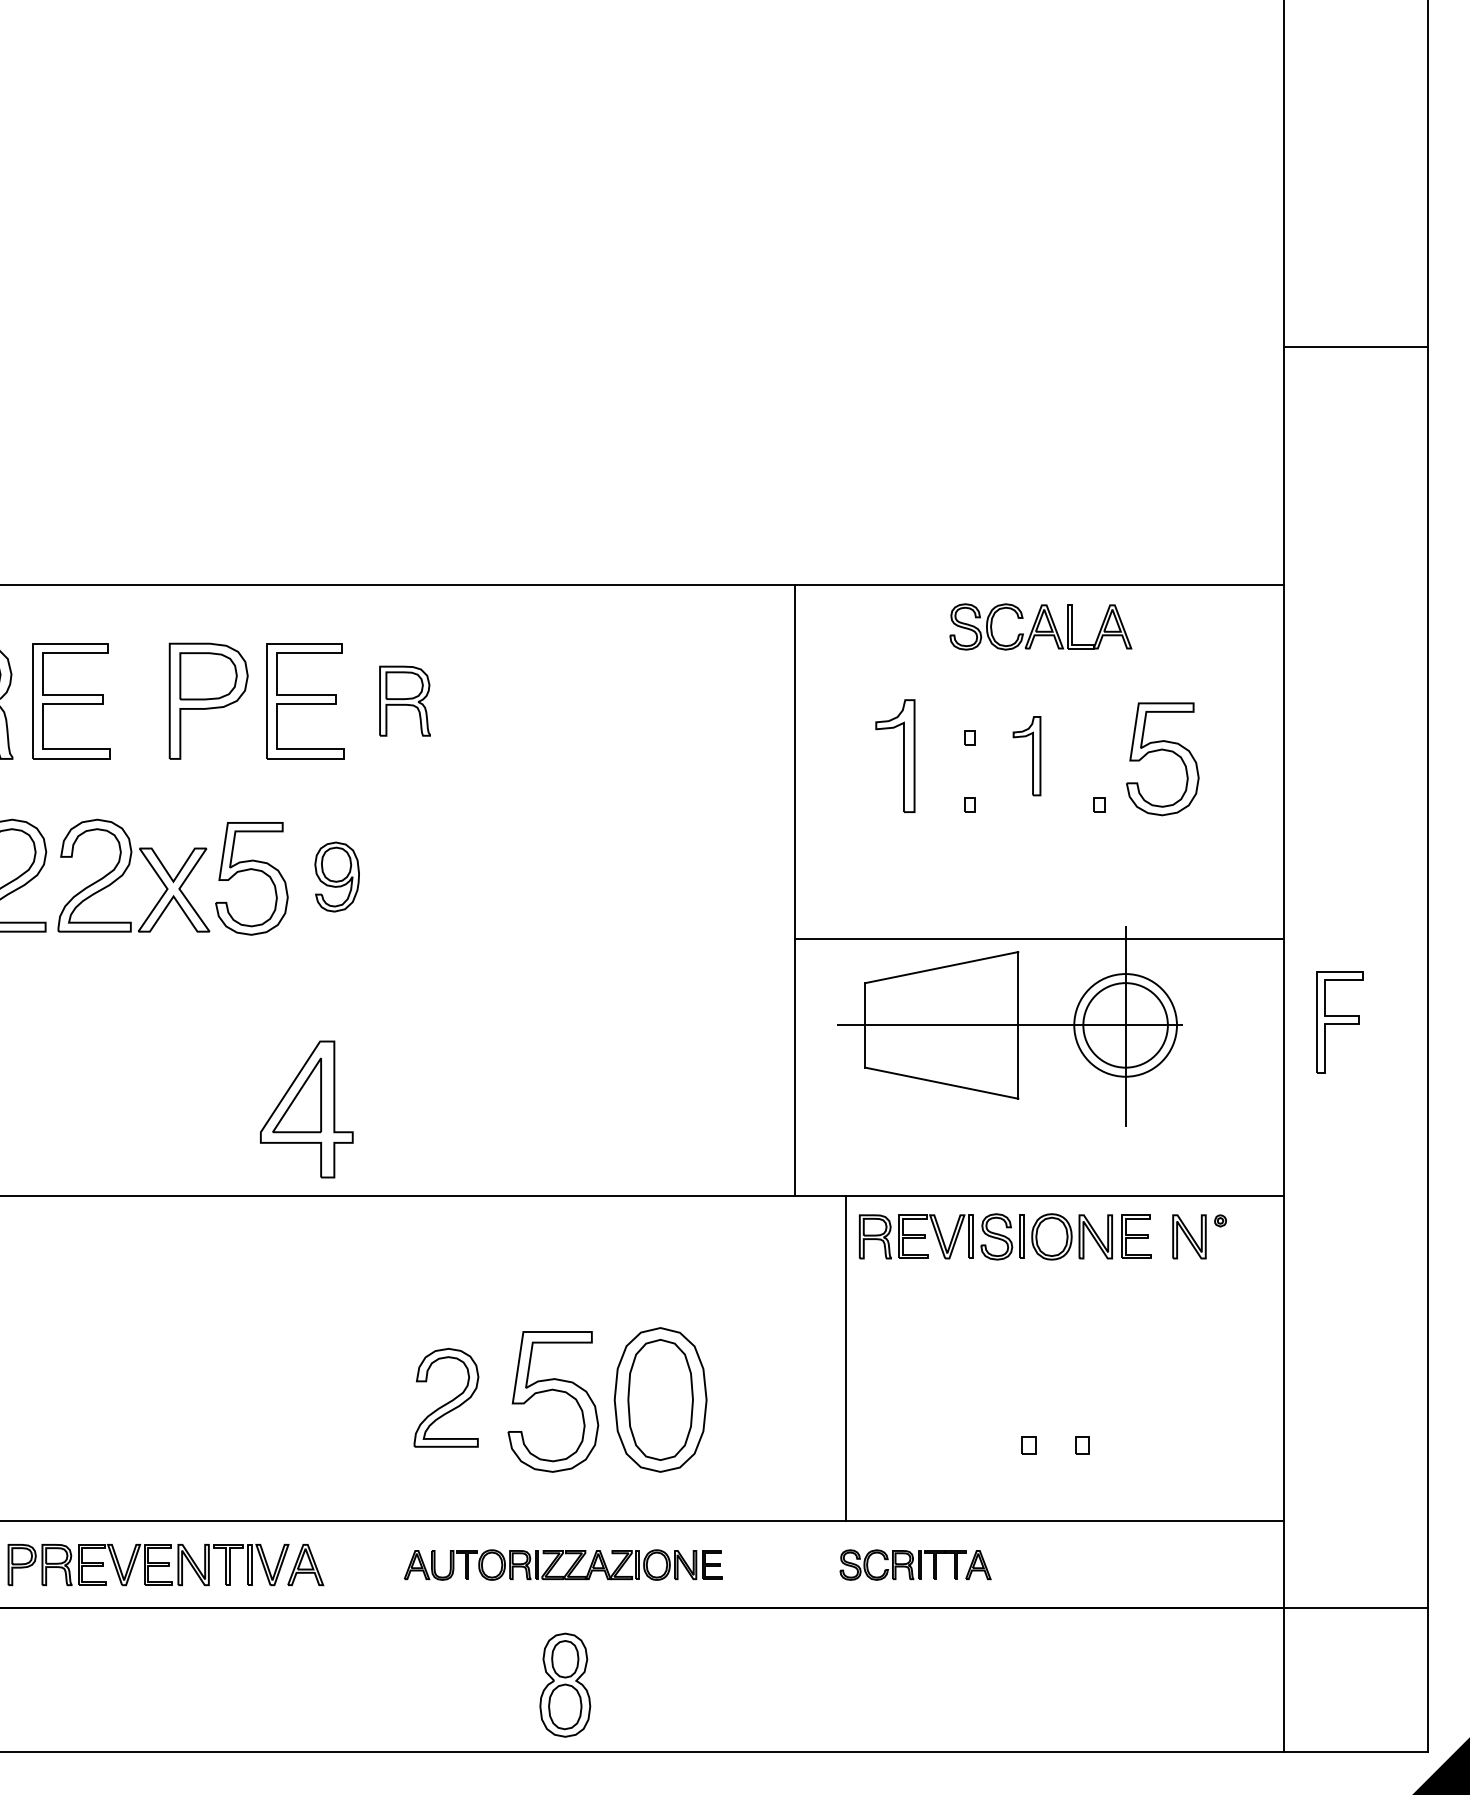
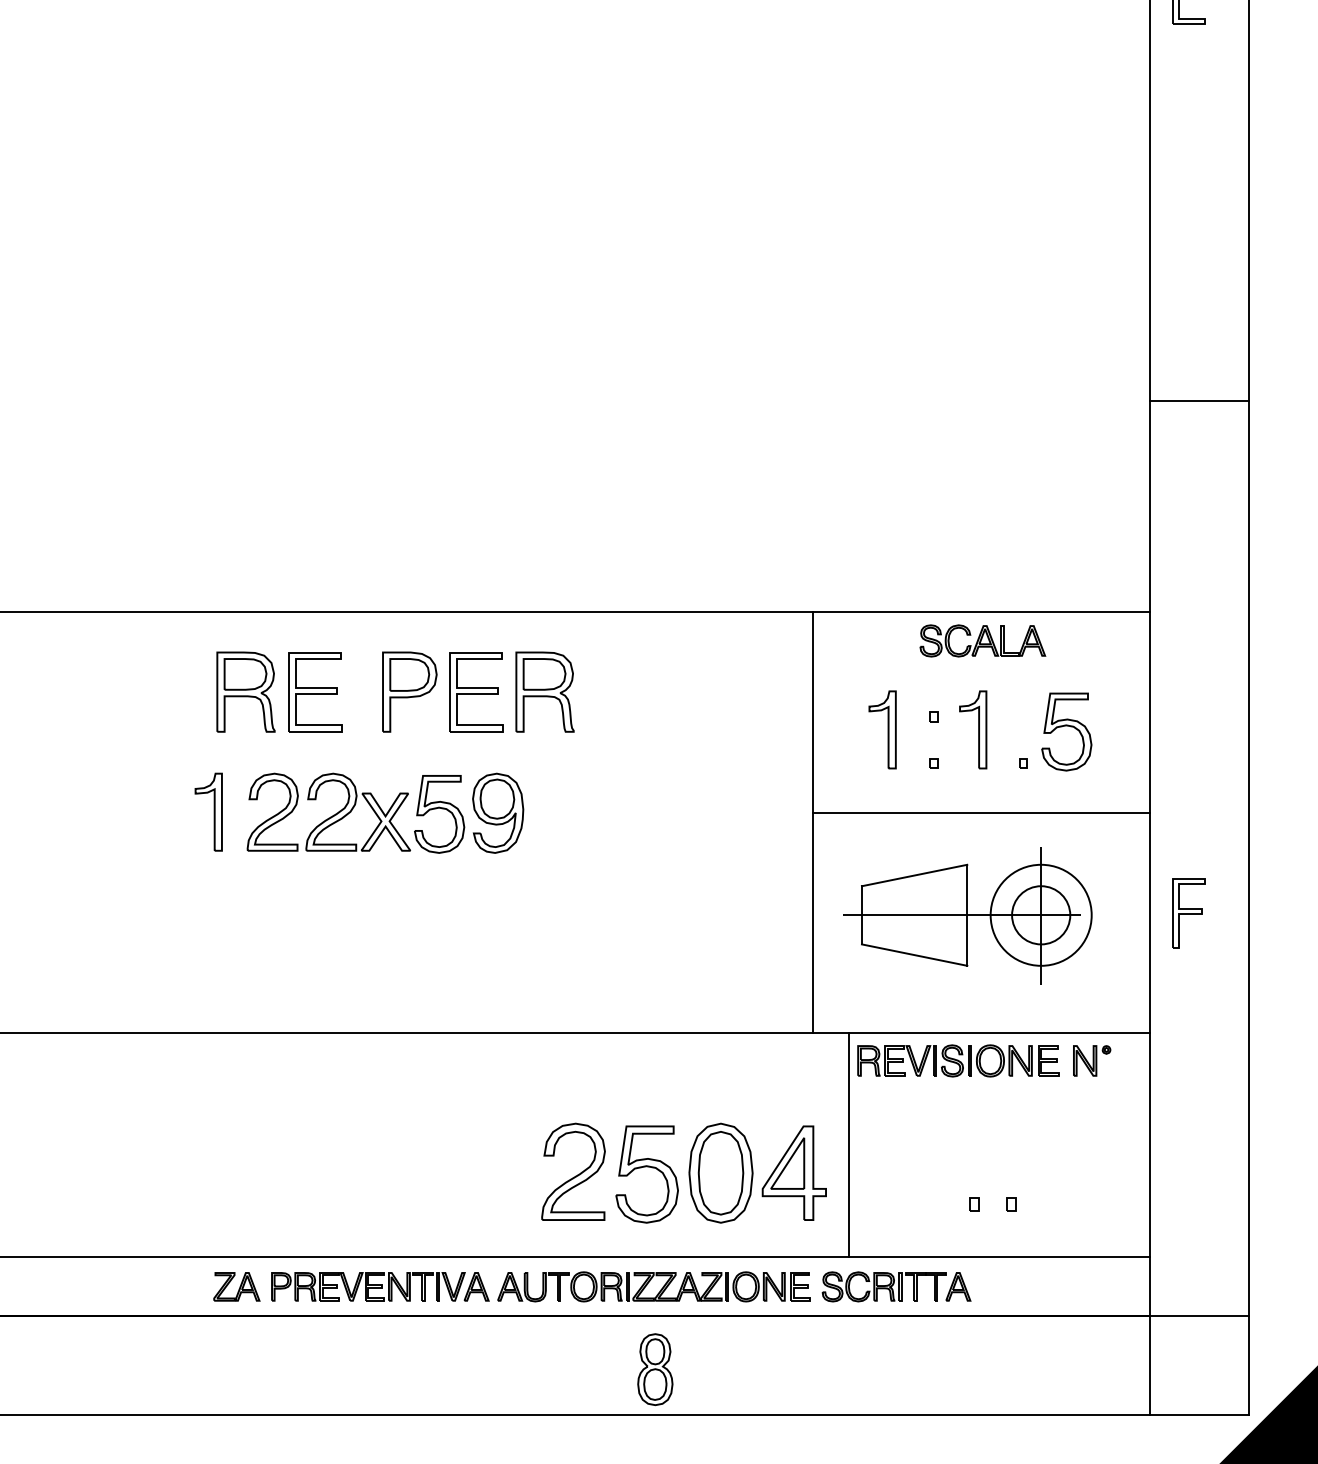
line: (1355, 345) -> (1199, 400), moved
part: (404, 700) -> (544, 691), size x1.67
part: (1027, 755) -> (973, 729), size x1.43
part: (337, 876) -> (498, 812), size x1.67
line: (1038, 938) -> (981, 812), moved
circle: (1124, 1024) -> (1040, 914), size x1.43
part: (305, 1108) -> (793, 1172), moved
part: (446, 1397) -> (573, 1171), size x1.43
part: (562, 1564) -> (653, 1286), size x1.43
part: (915, 1564) -> (896, 1286), size x1.43

